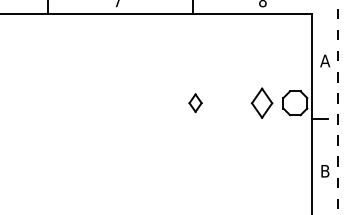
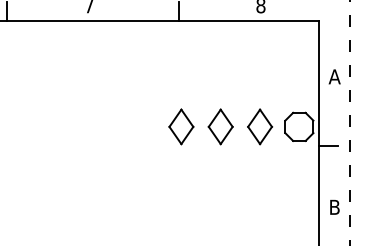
part: (195, 102) -> (181, 125), size x1.67
part: (228, 102) -> (220, 125), added

